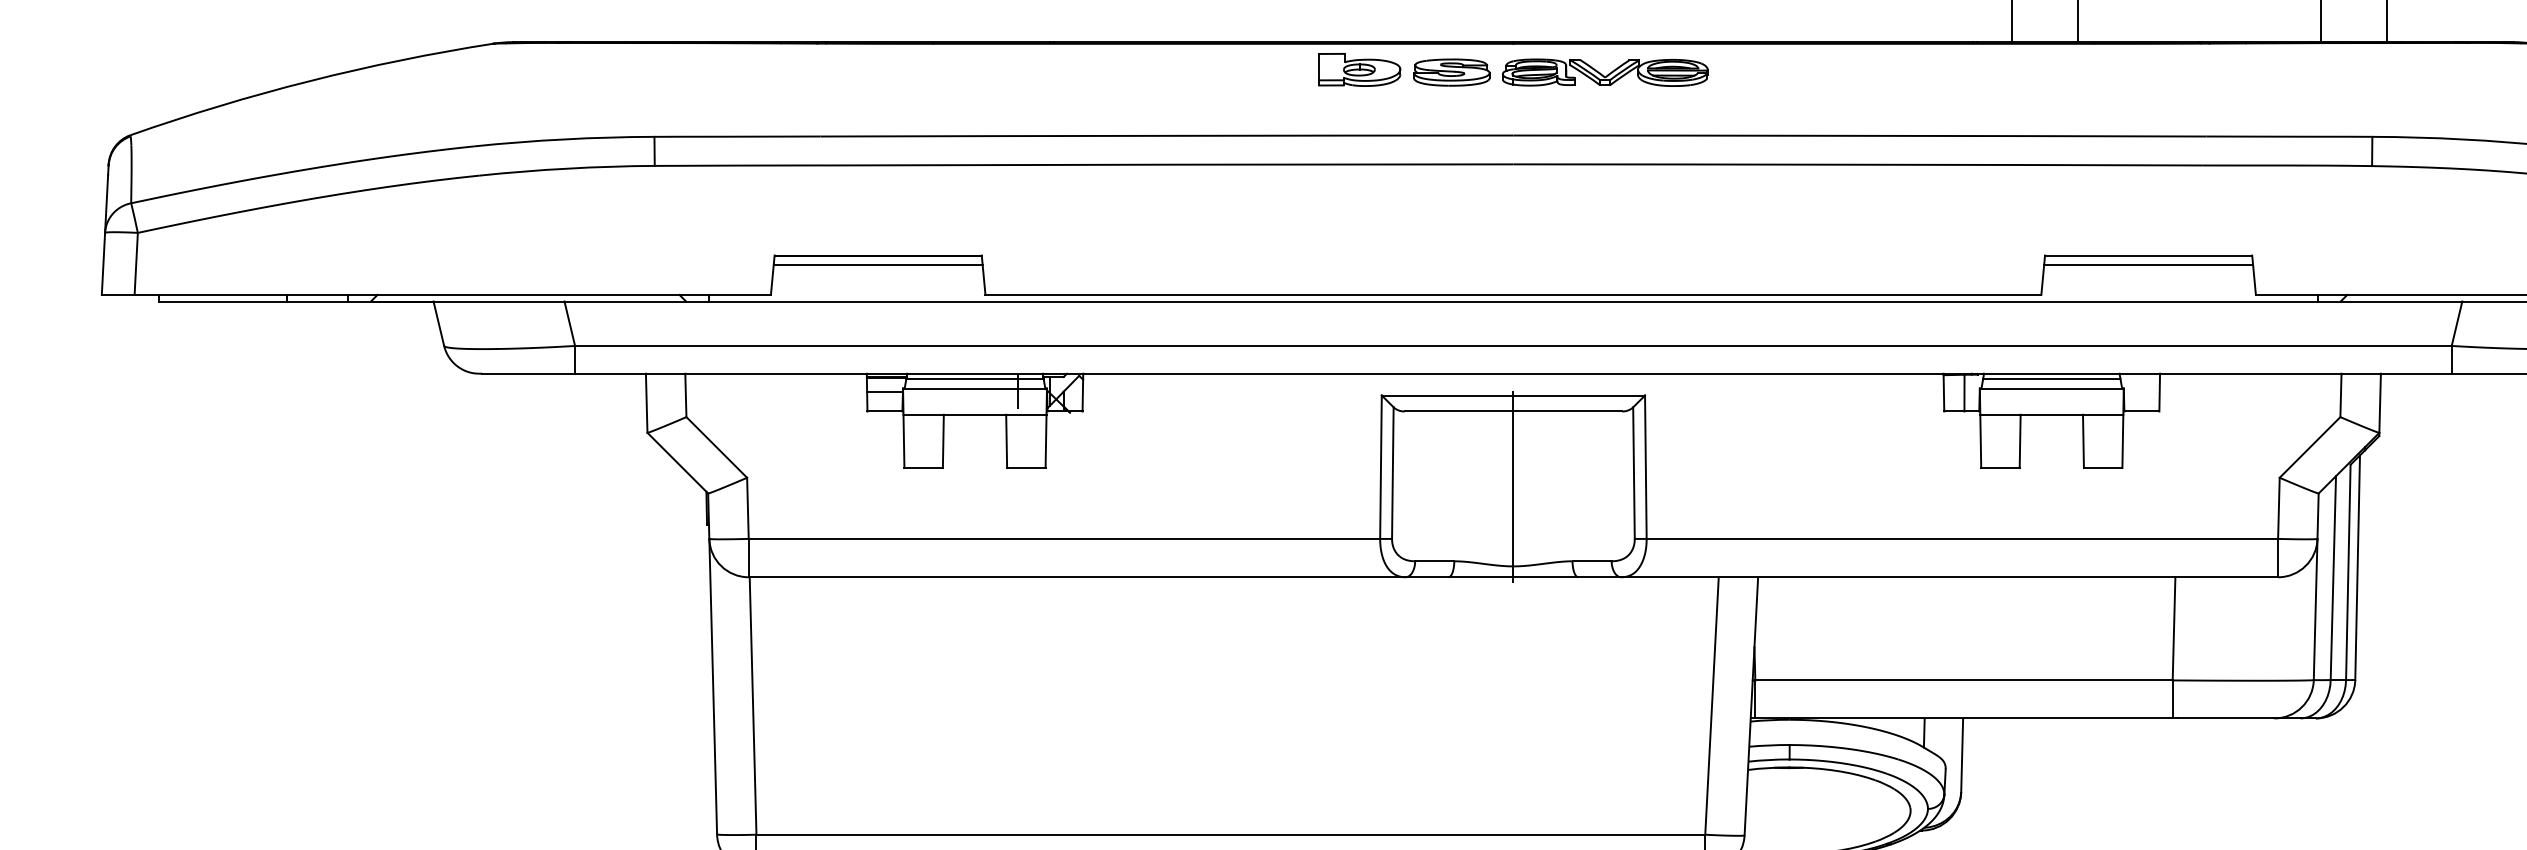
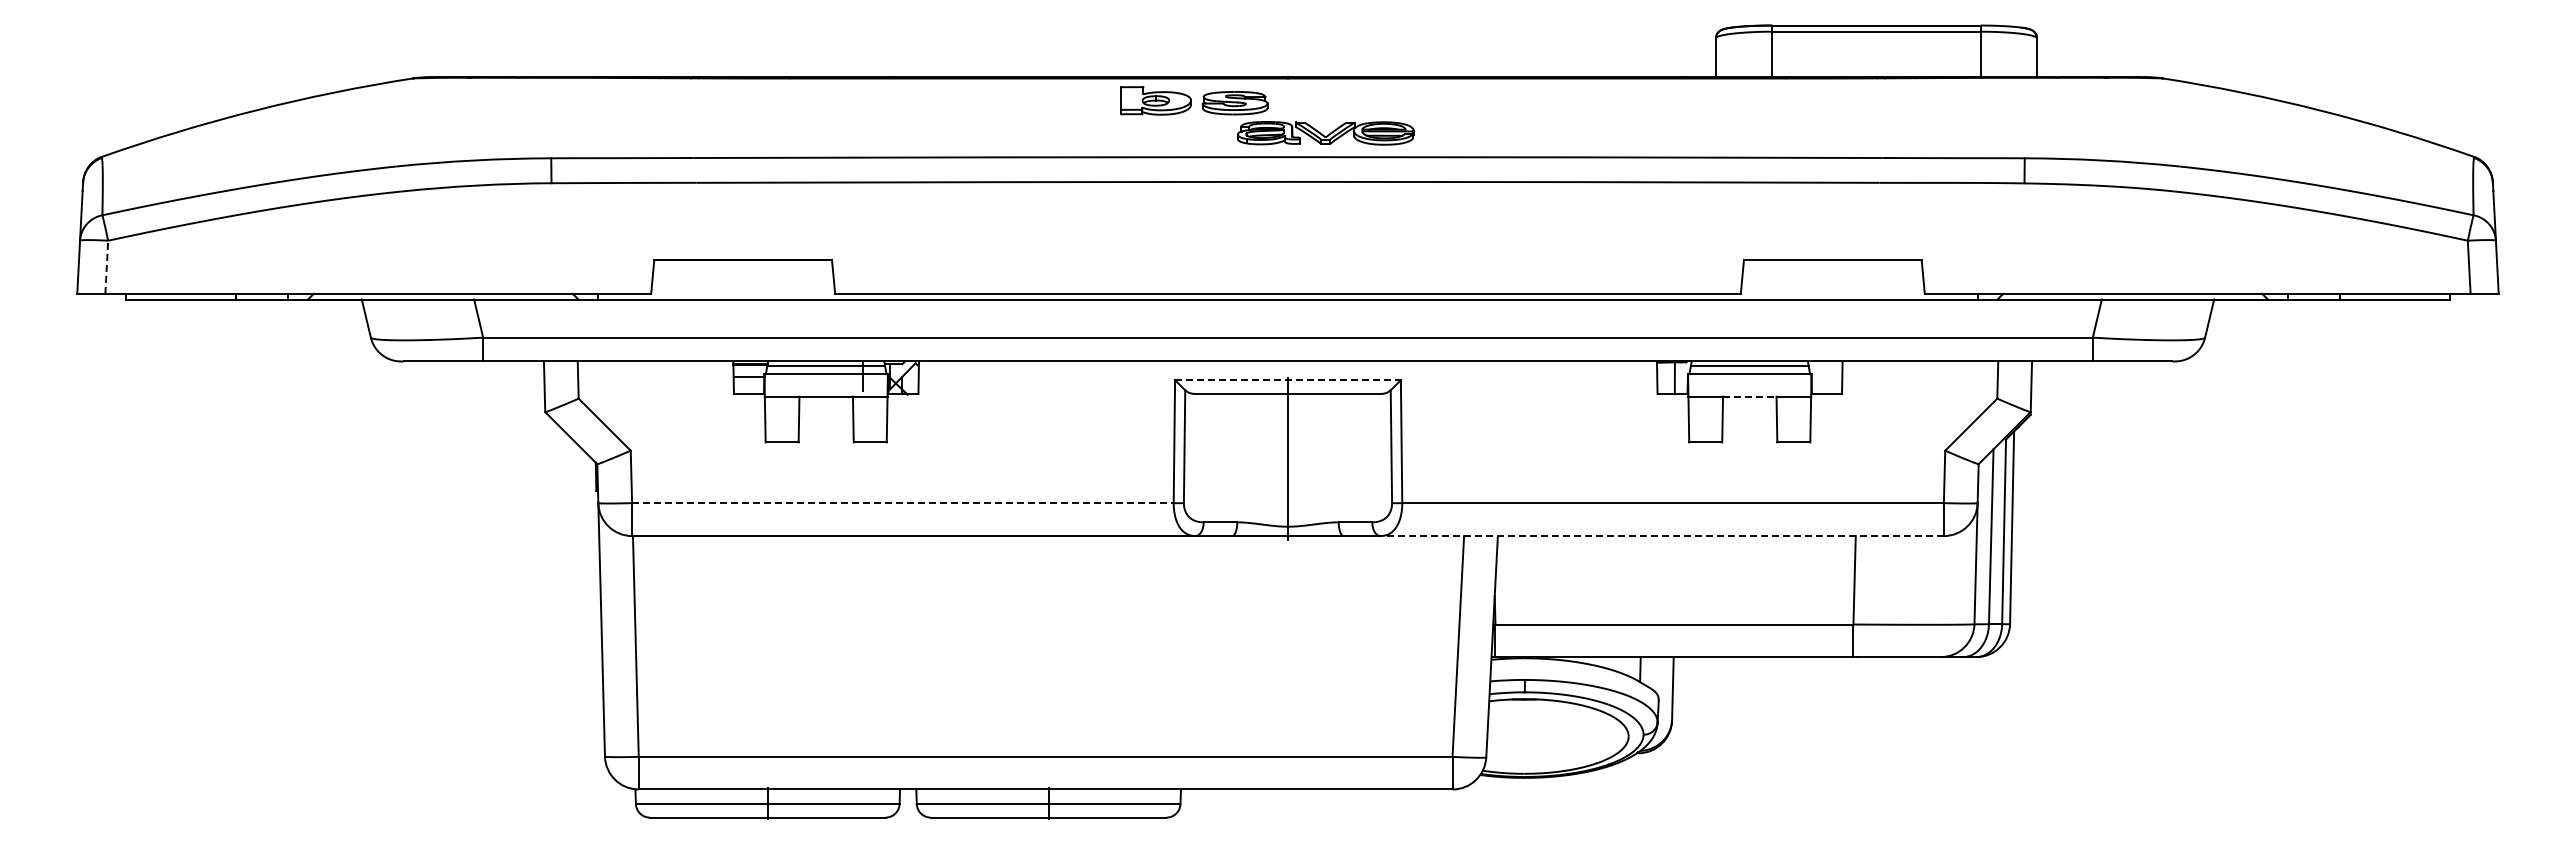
part: (1604, 72) -> (1325, 133), moved
line: (135, 264) -> (106, 267), solid -> dashed
line: (877, 265) -> (742, 268), removed
line: (2148, 265) -> (1832, 268), removed
line: (1512, 395) -> (1287, 380), solid -> dashed
line: (2051, 414) -> (1749, 396), solid -> dashed
line: (1063, 539) -> (902, 503), solid -> dashed
line: (1950, 577) -> (1662, 536), solid -> dashed

